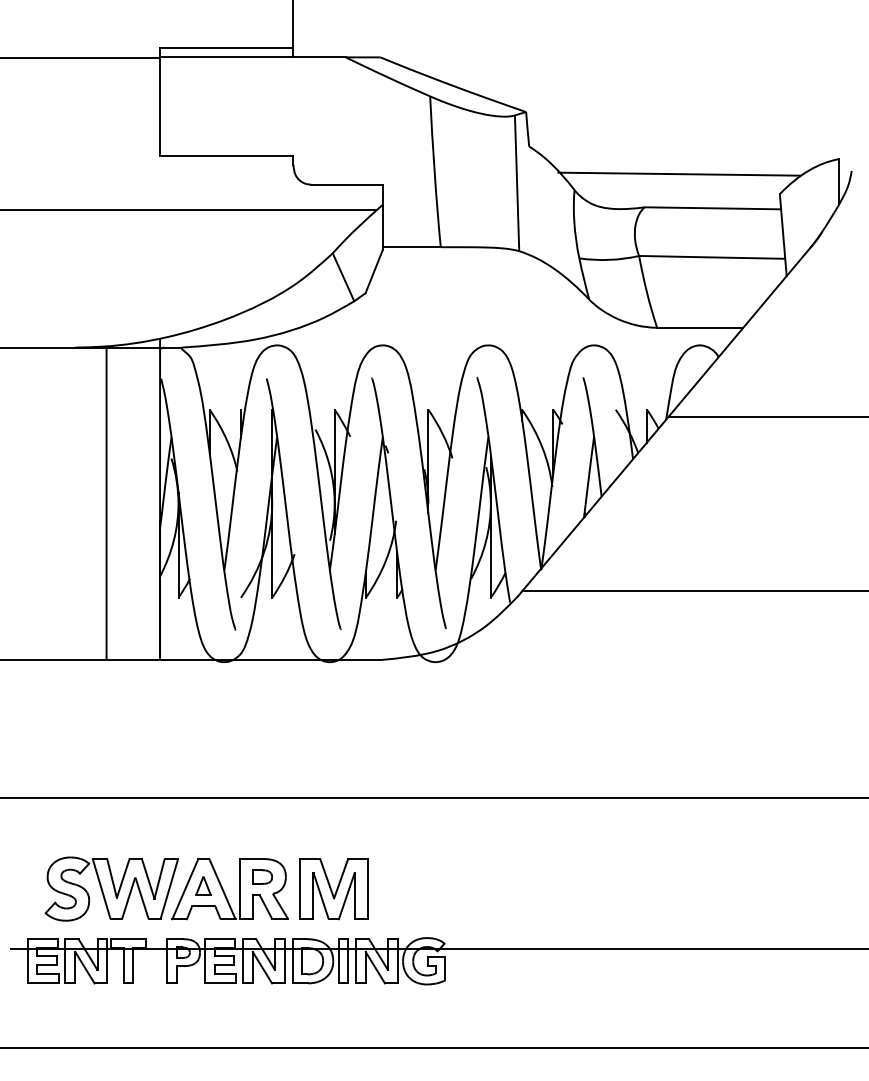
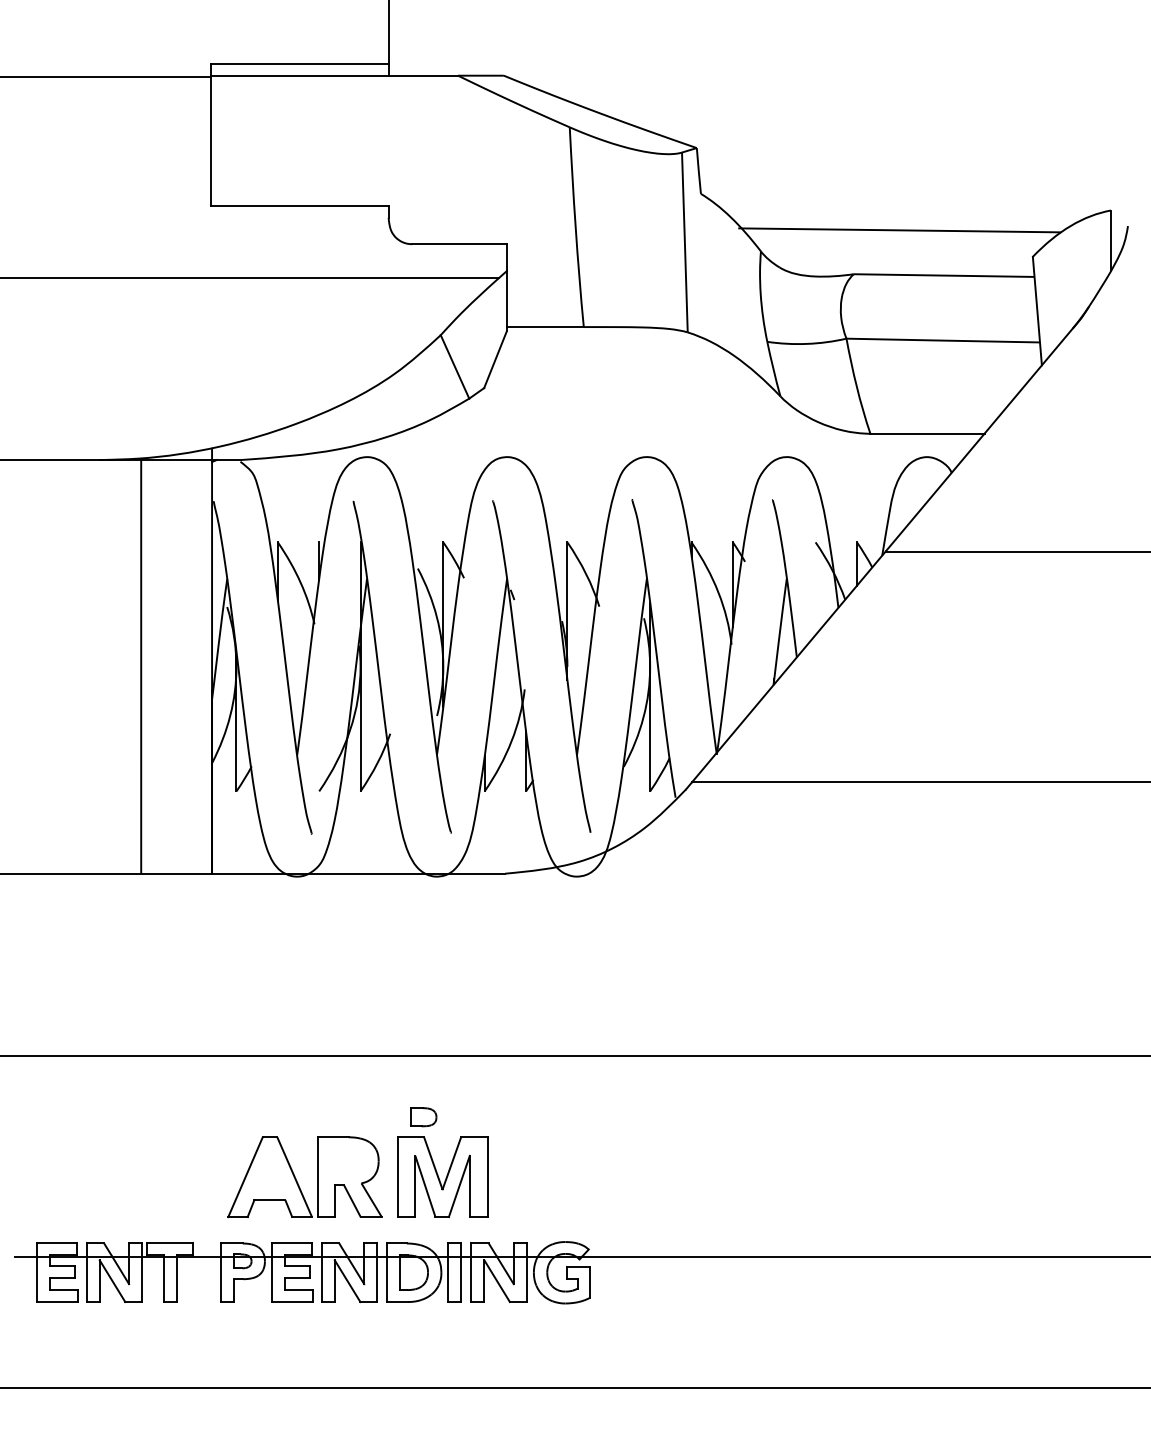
part: (262, 877) -> (423, 1117), moved
part: (203, 885) -> (269, 1172), removed
part: (111, 888) -> (147, 1176), removed

